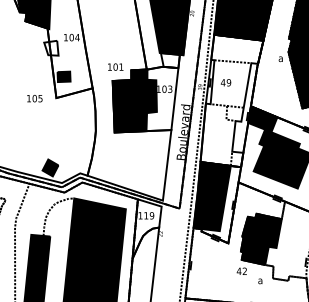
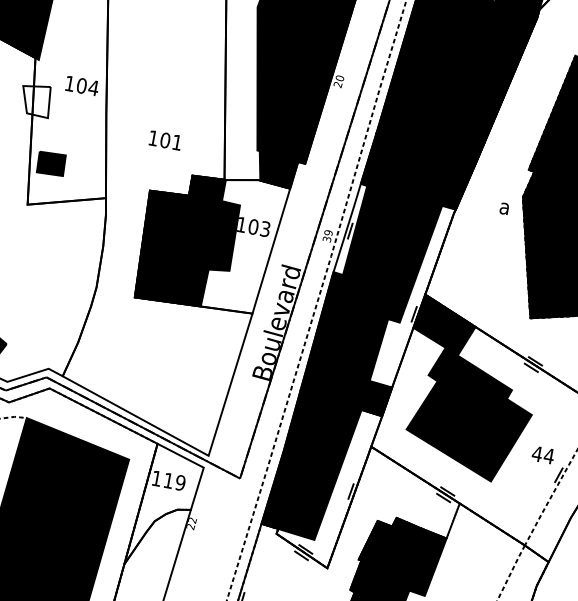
fill: (169, 60) -> (274, 169), added
text: (115, 66) -> (165, 139), moved
fill: (231, 100) -> (387, 275), added

